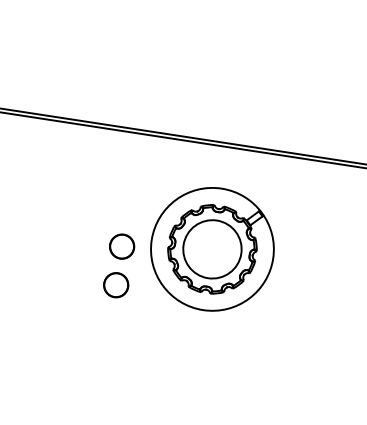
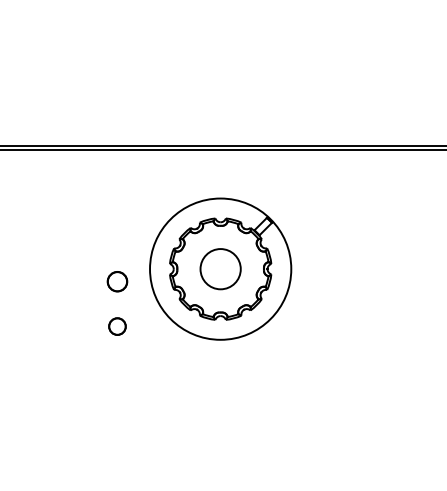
circle: (122, 246) -> (117, 281), size x0.7
circle: (212, 248) -> (220, 268), size x0.6
circle: (116, 285) -> (117, 326), size x0.6

